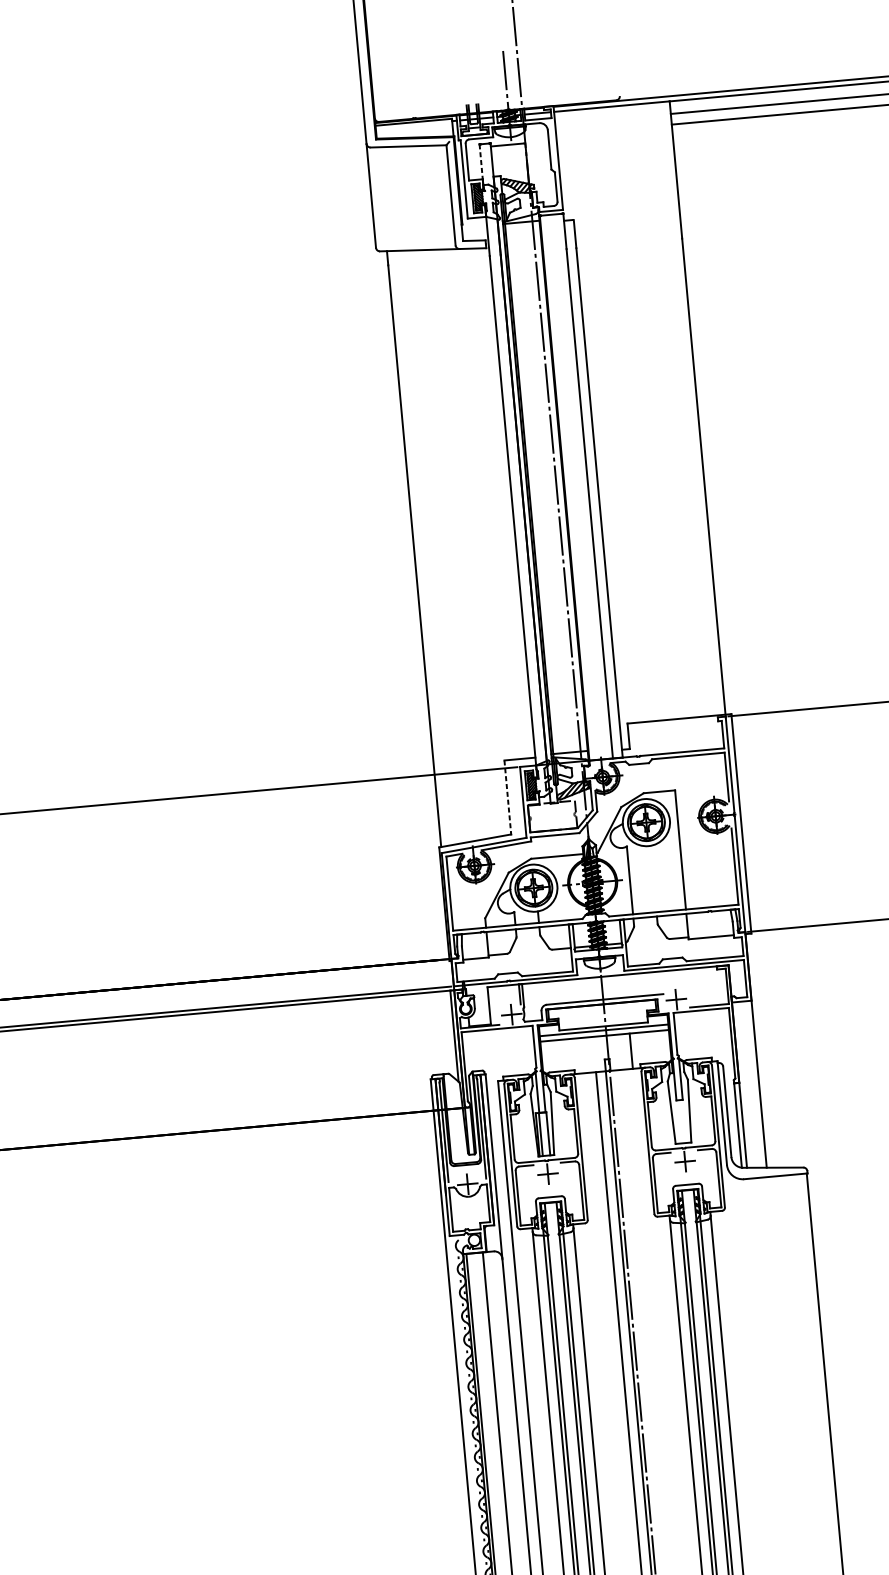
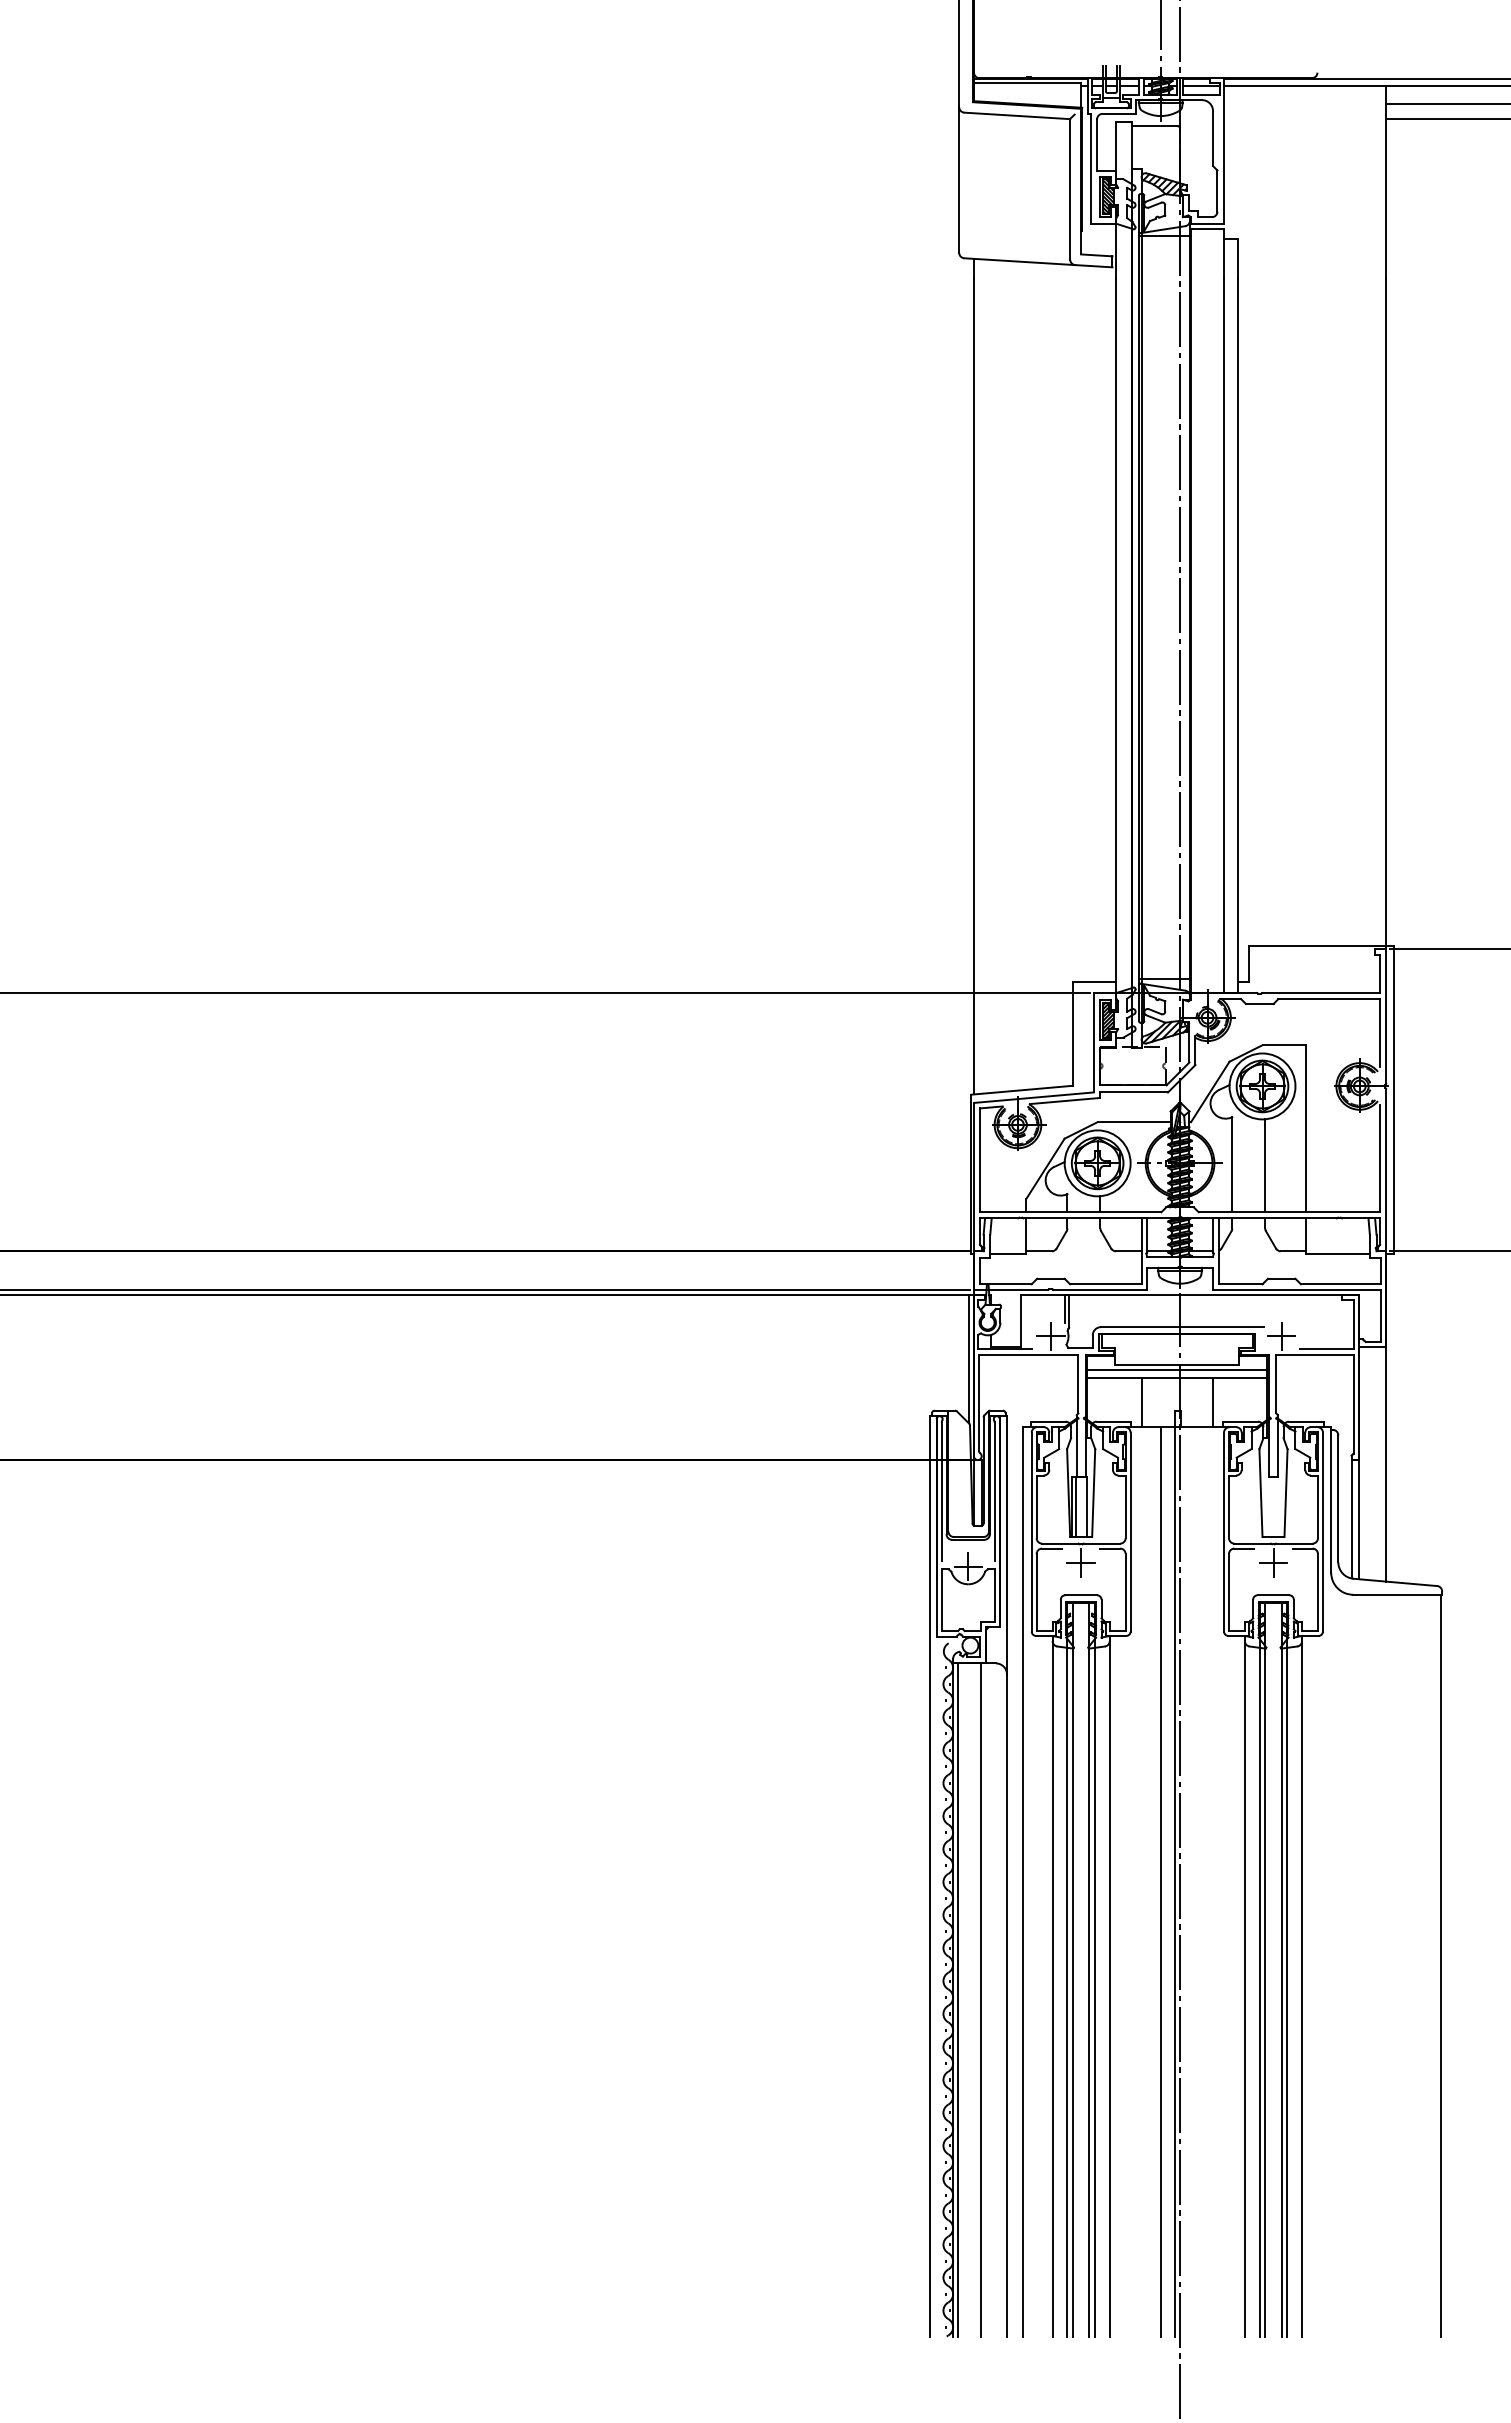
line: (481, 162) -> (1116, 147), dashed -> solid
line: (507, 796) -> (1072, 1032), dashed -> solid
line: (653, 878) -> (1265, 1165), added
line: (581, 1055) -> (1142, 1402), added

